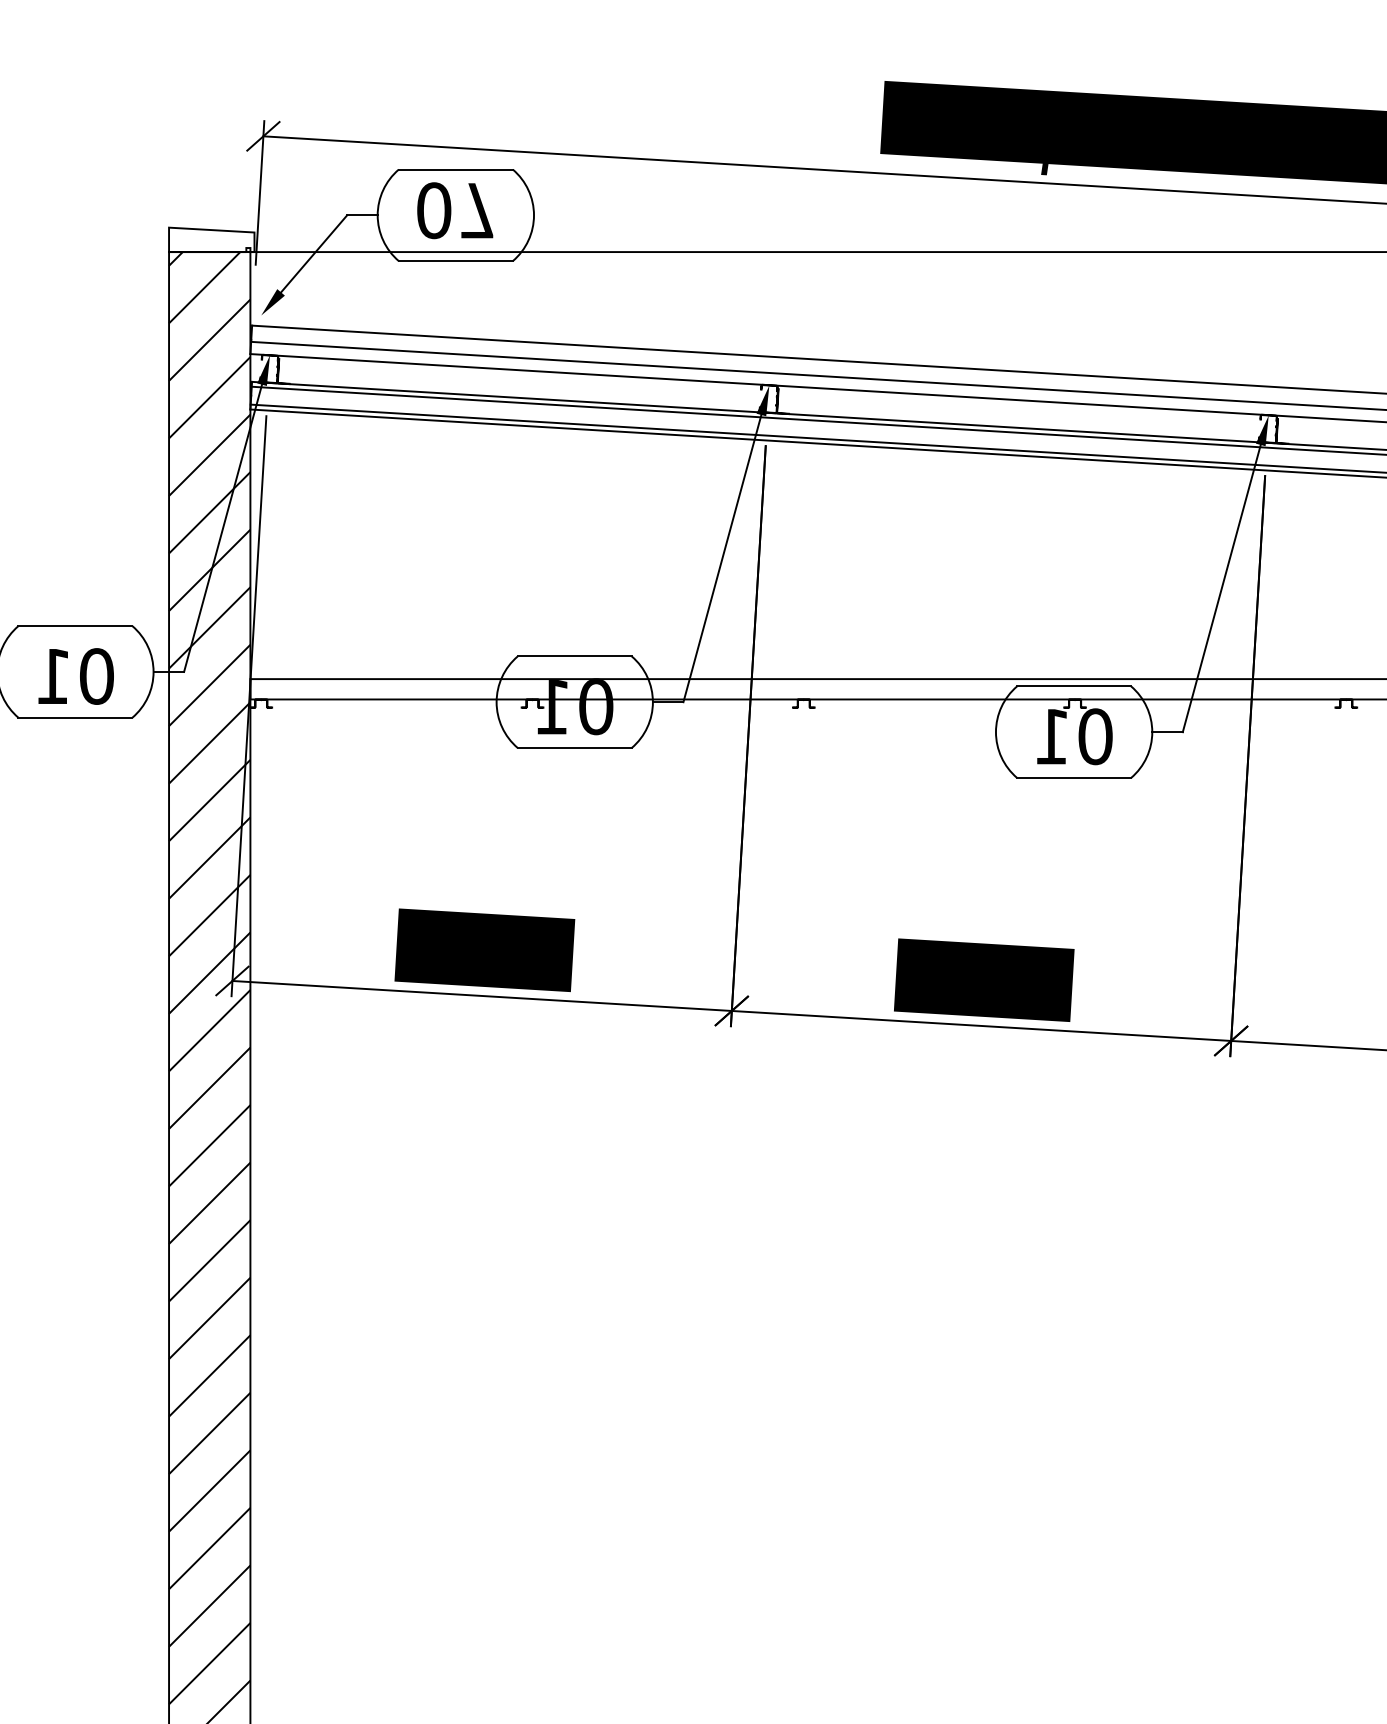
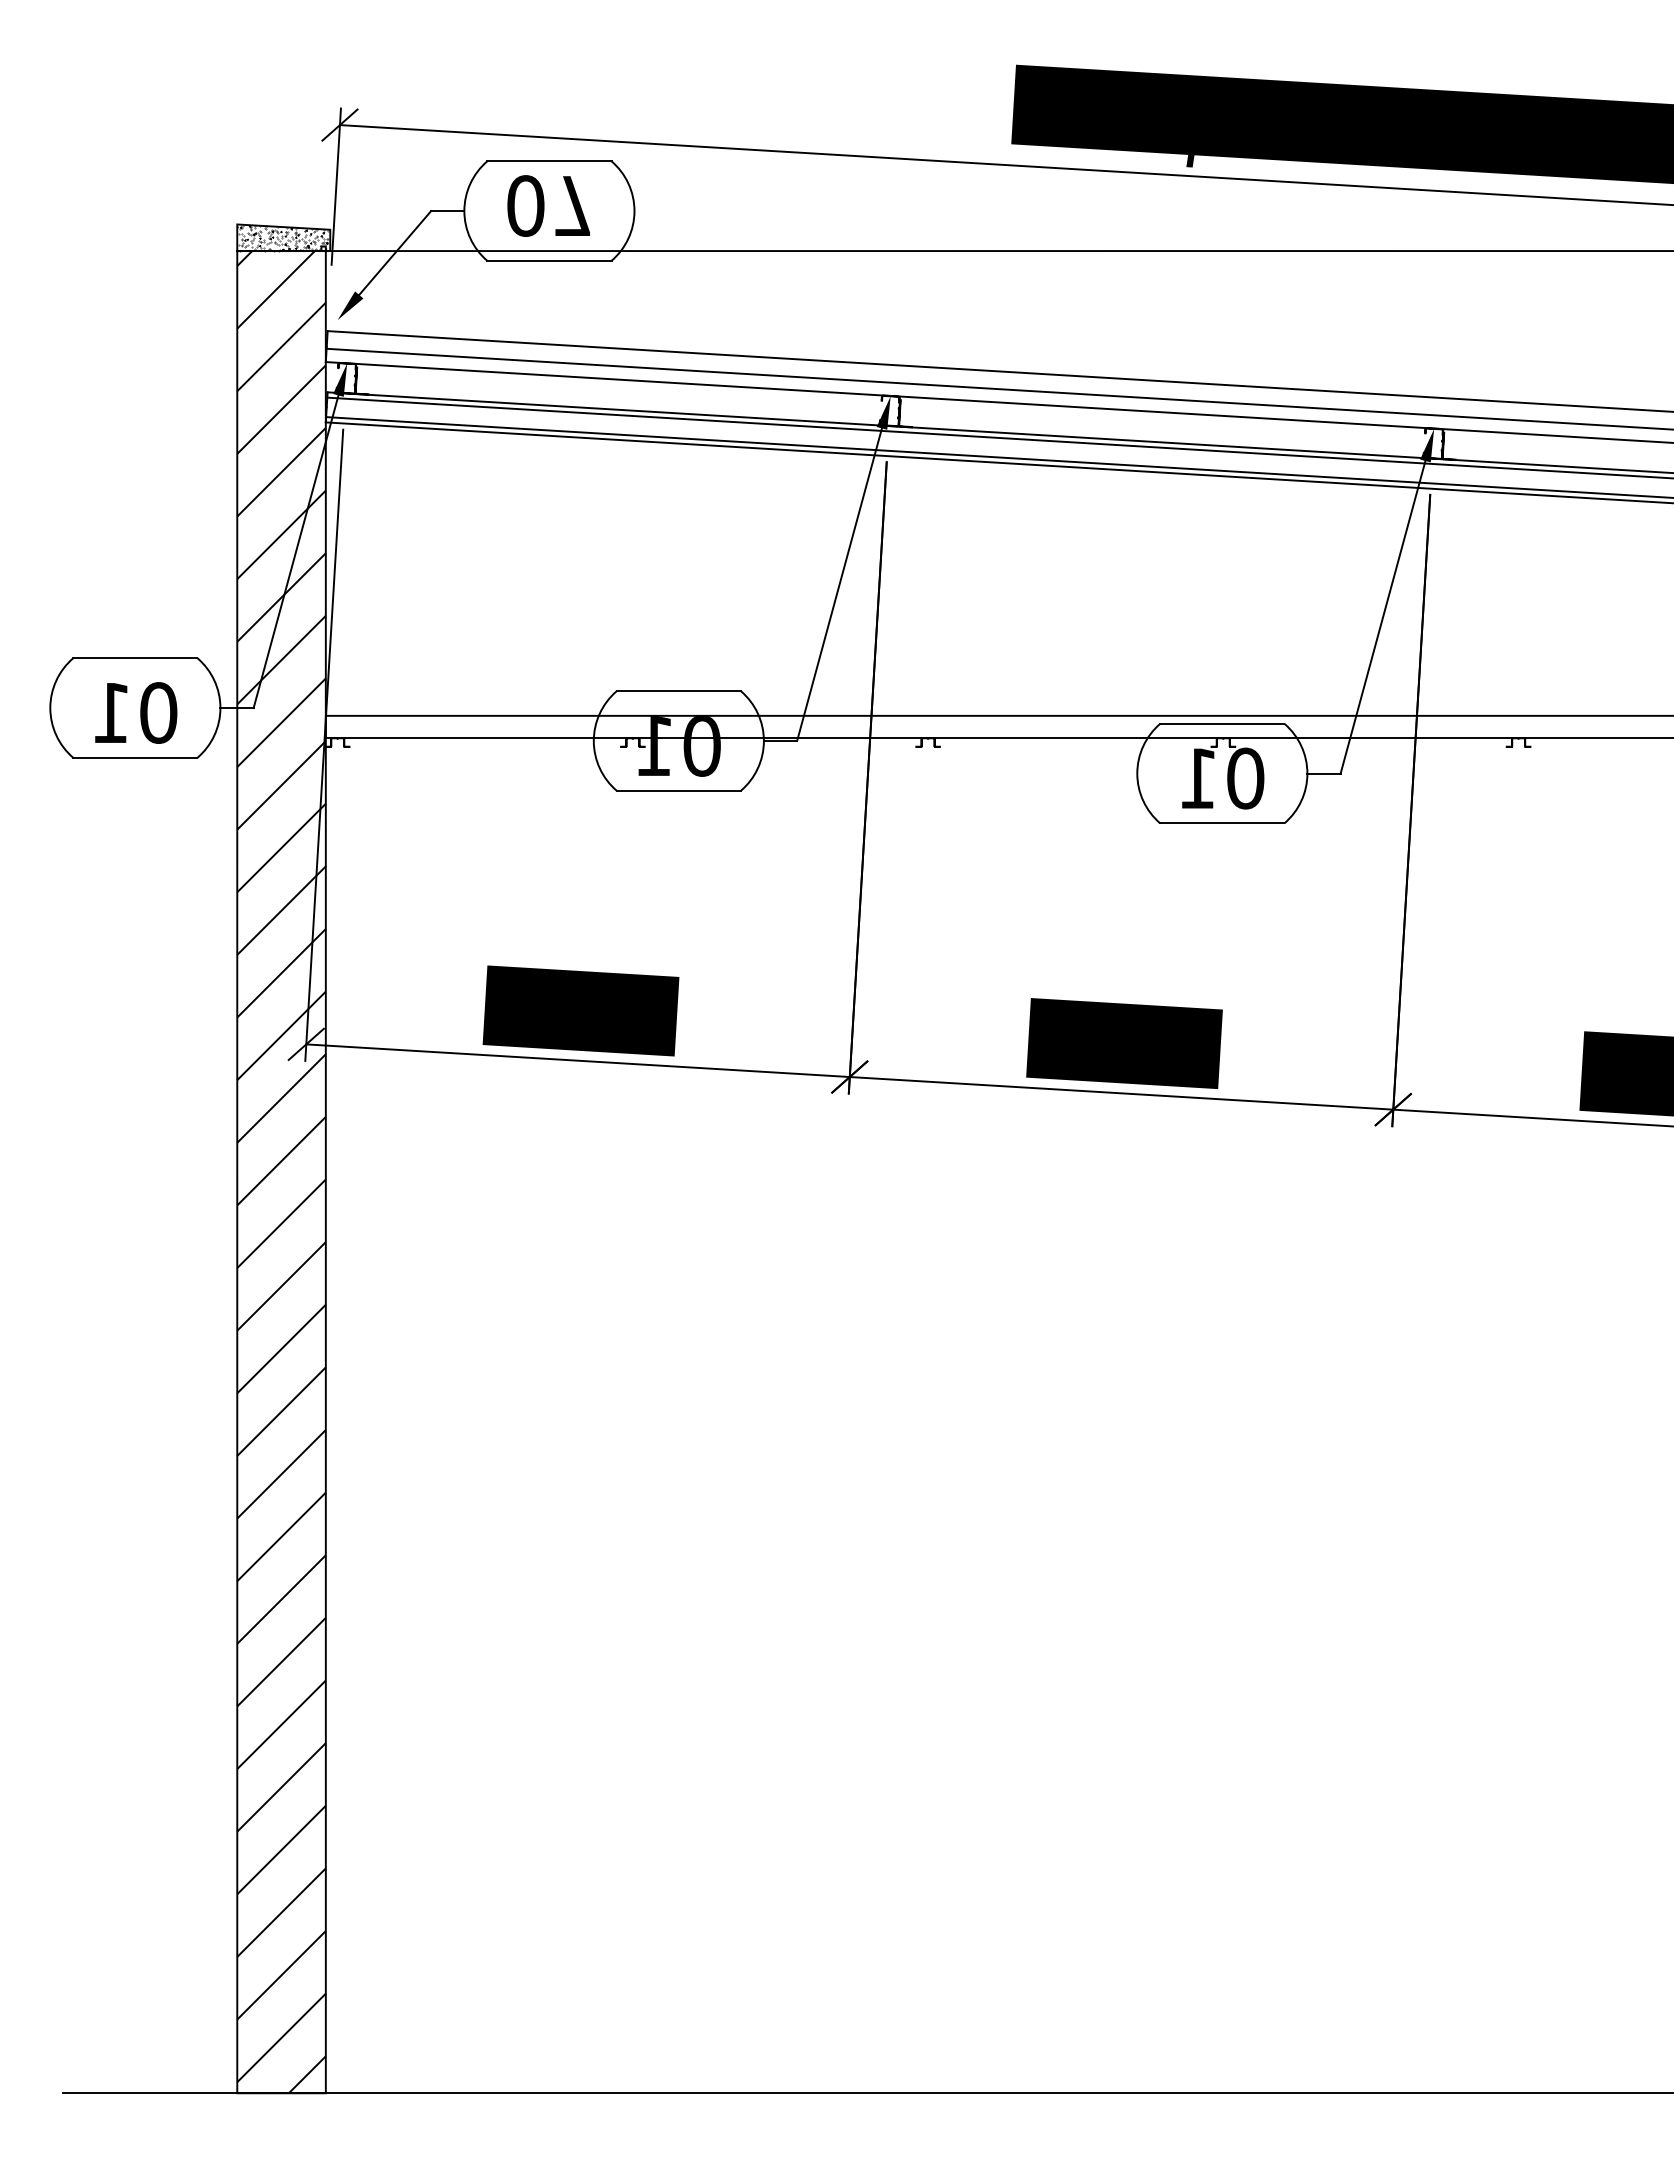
hatch: (210, 240) -> (282, 238), added

